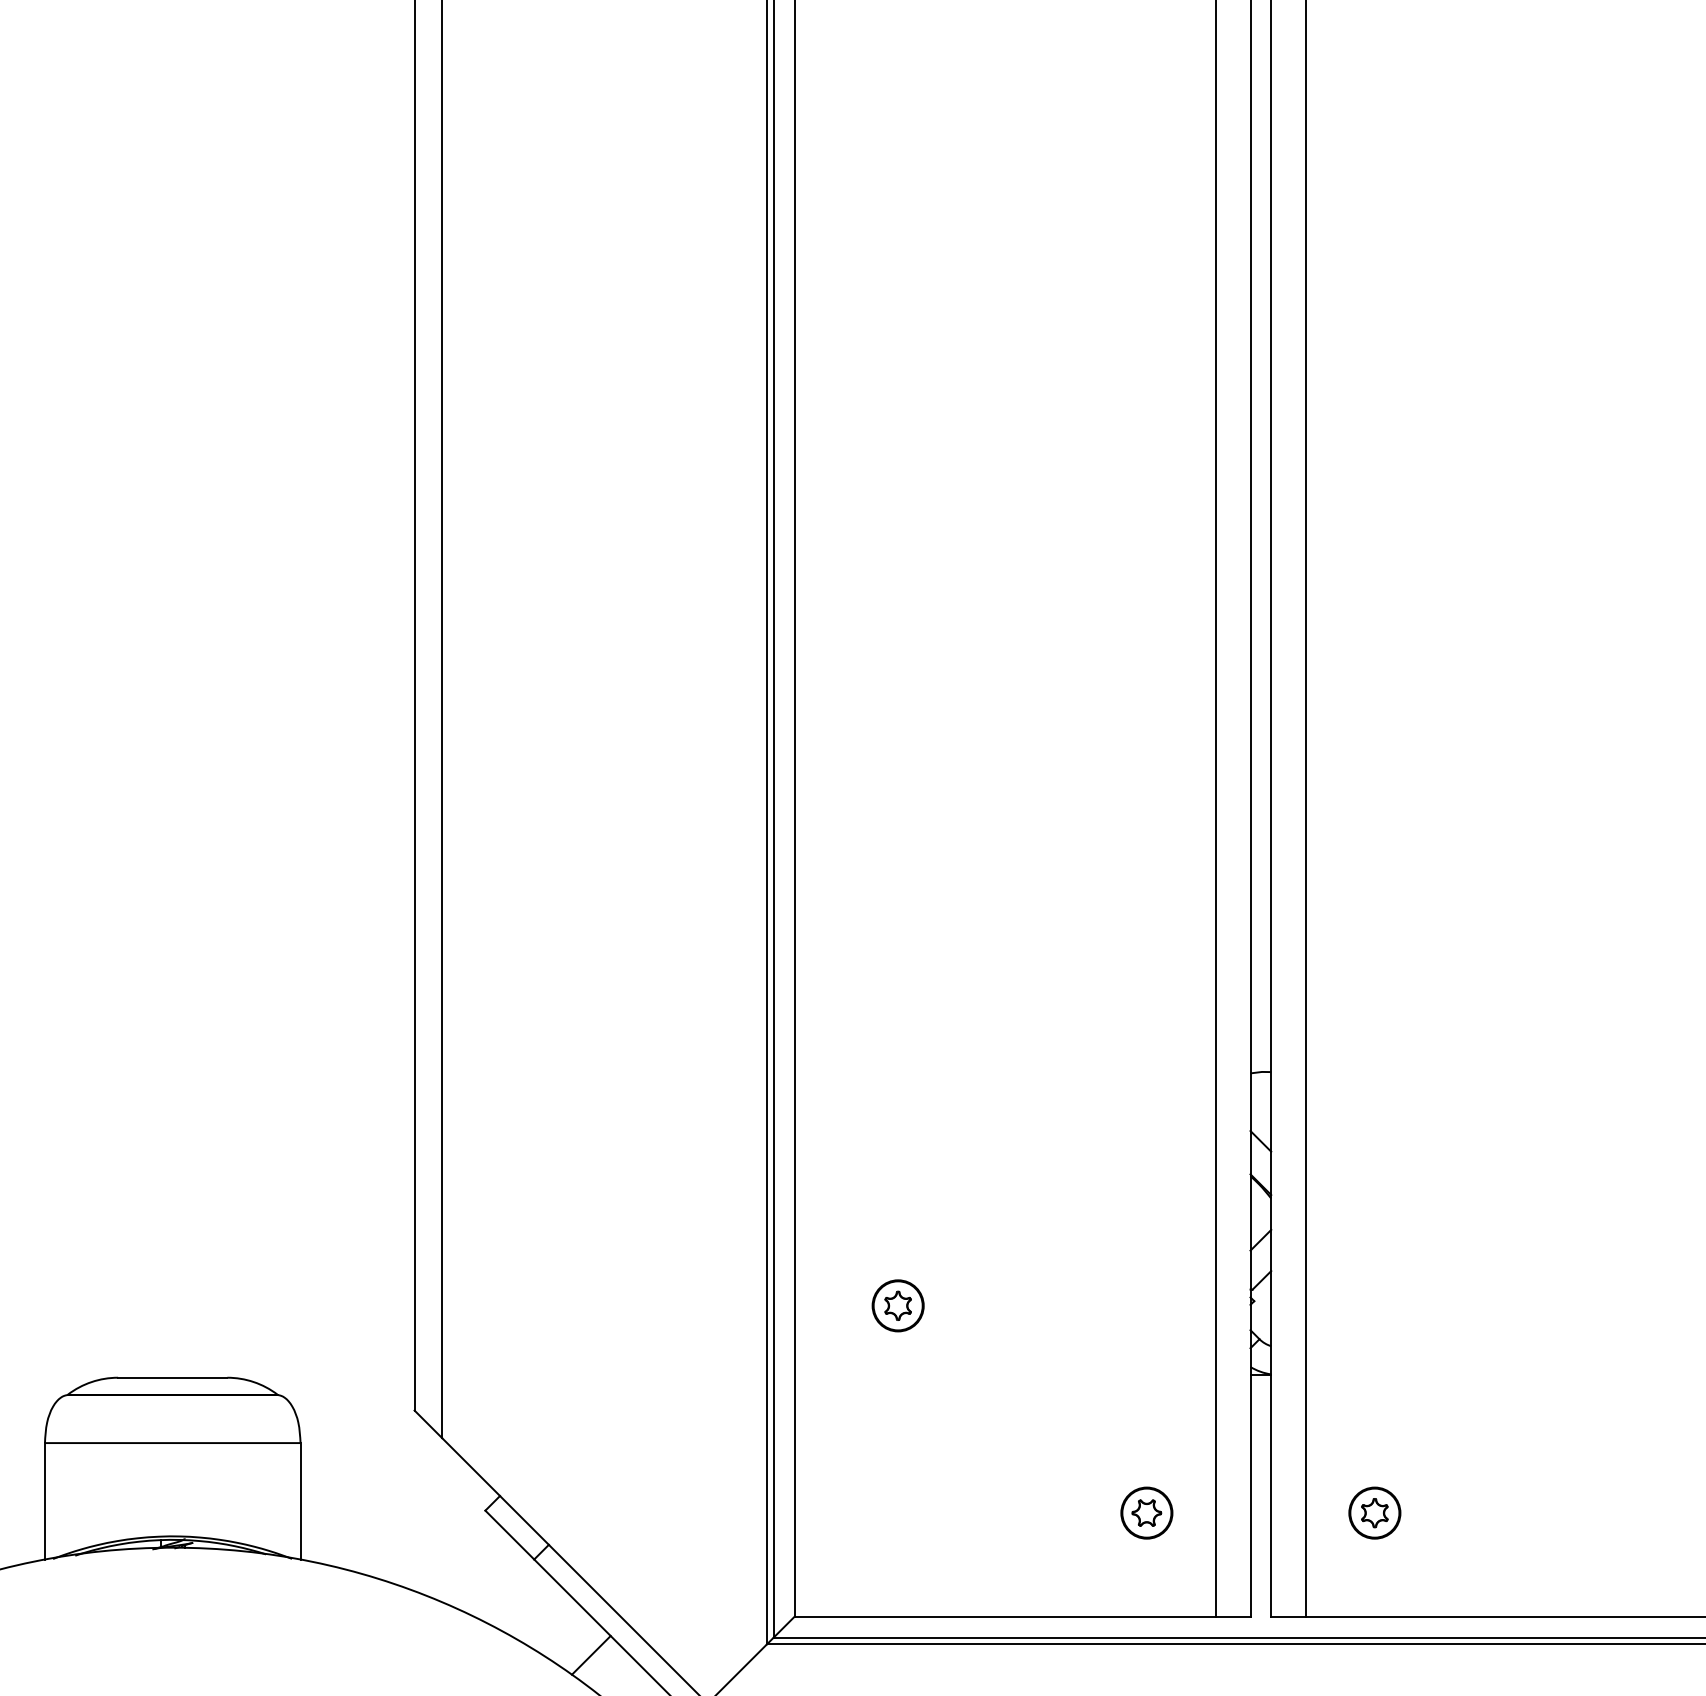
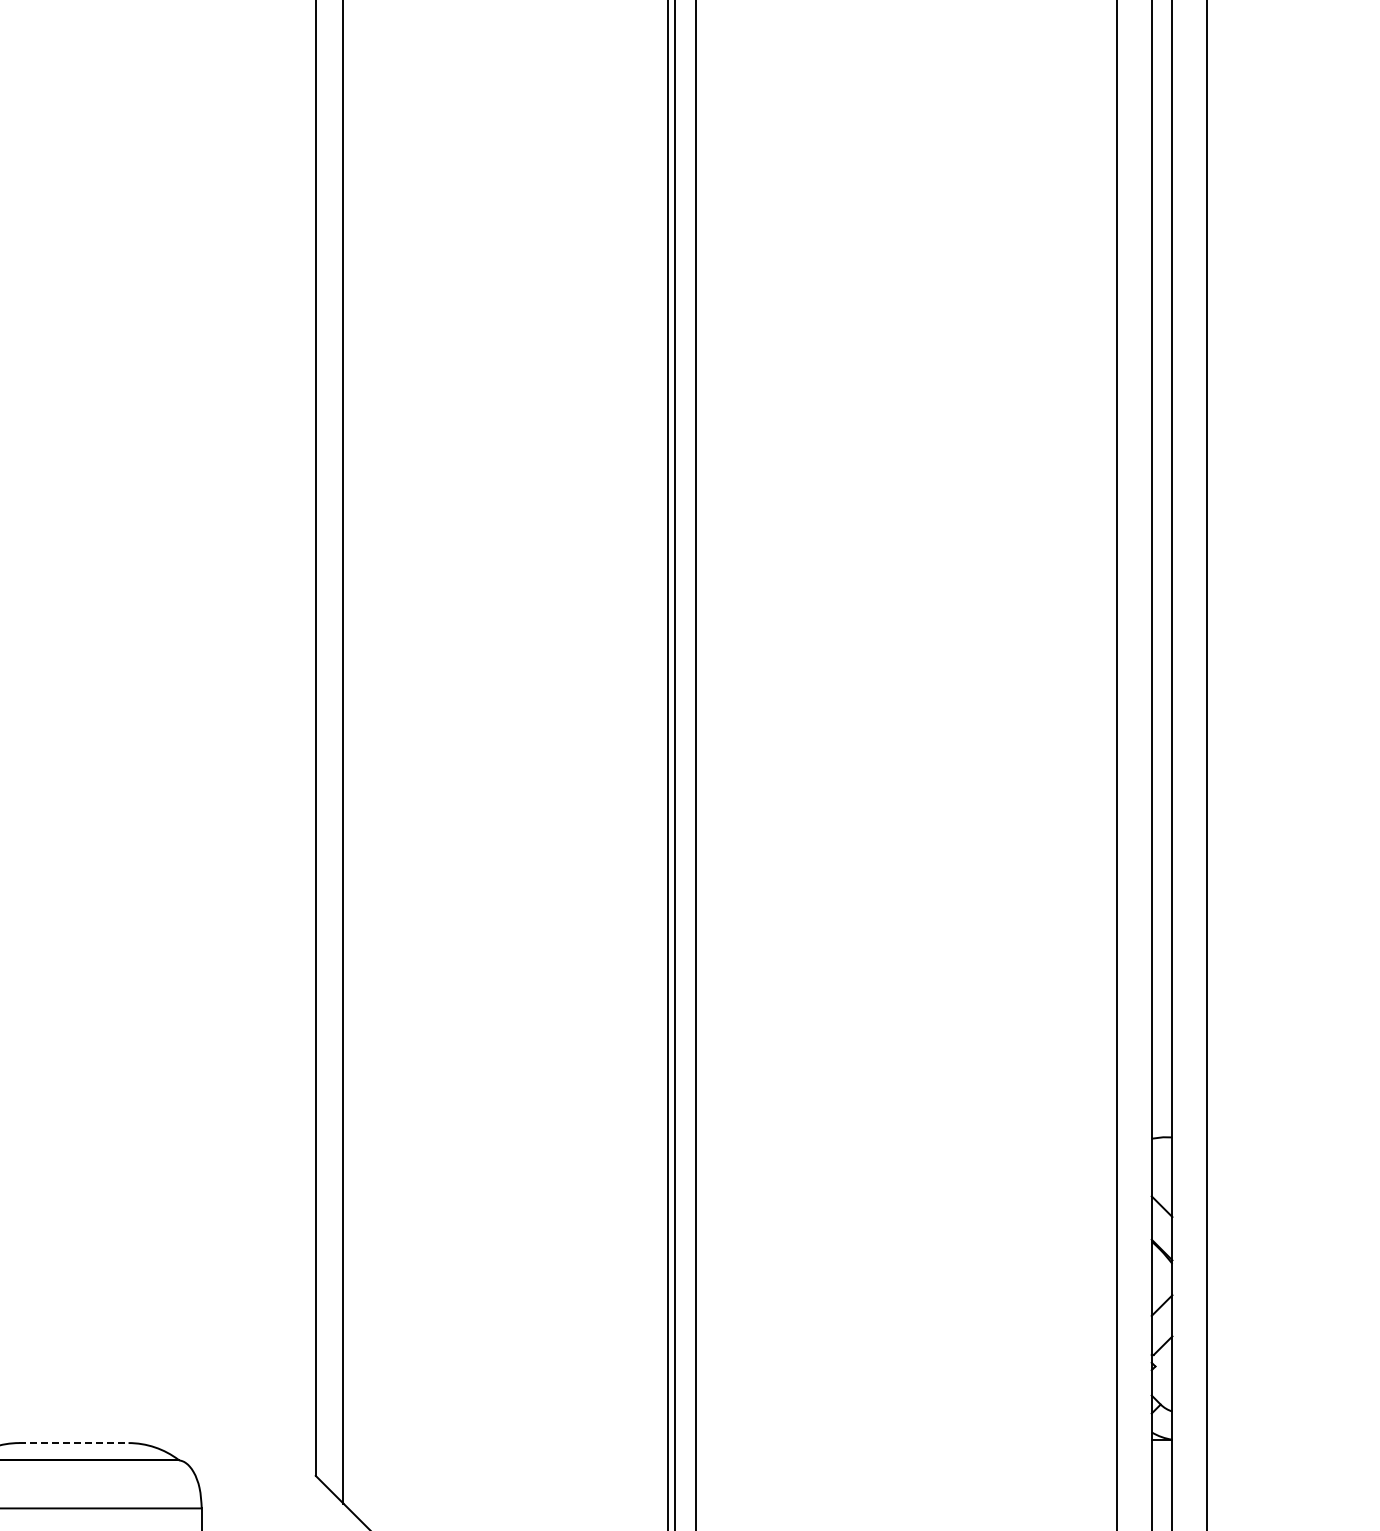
part: (897, 1305) -> (798, 1370), removed
line: (172, 1377) -> (73, 1442), solid -> dashed

